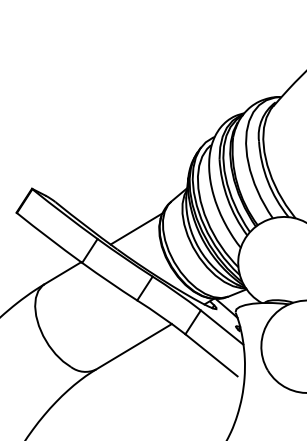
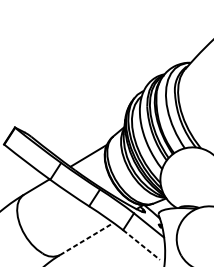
line: (134, 346) -> (87, 238), solid -> dashed
line: (211, 355) -> (141, 245), solid -> dashed

